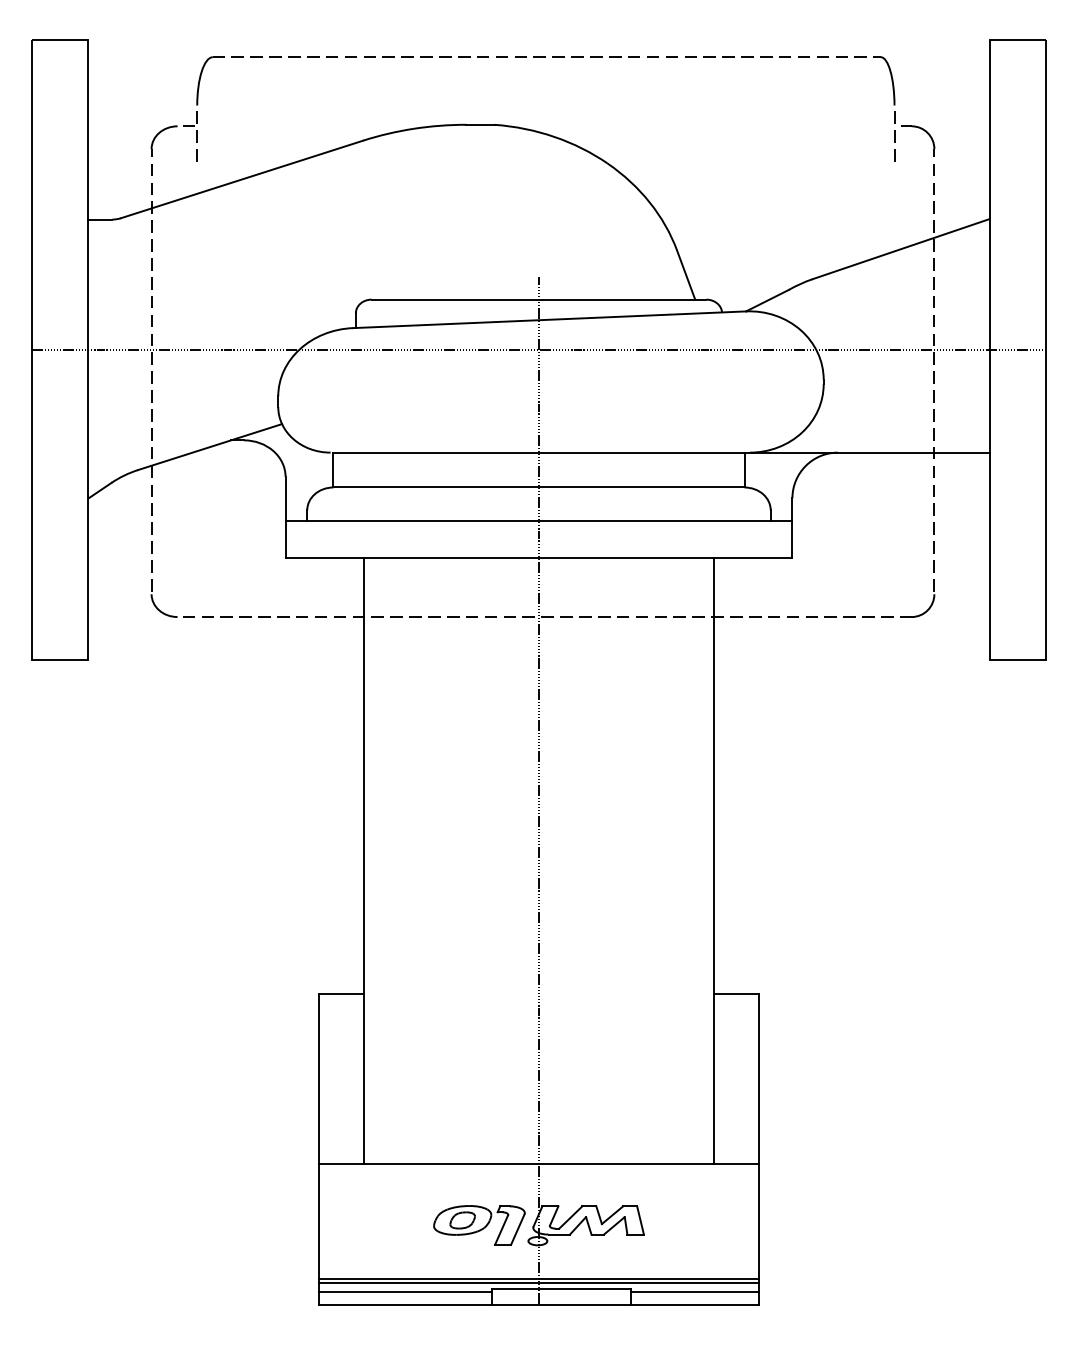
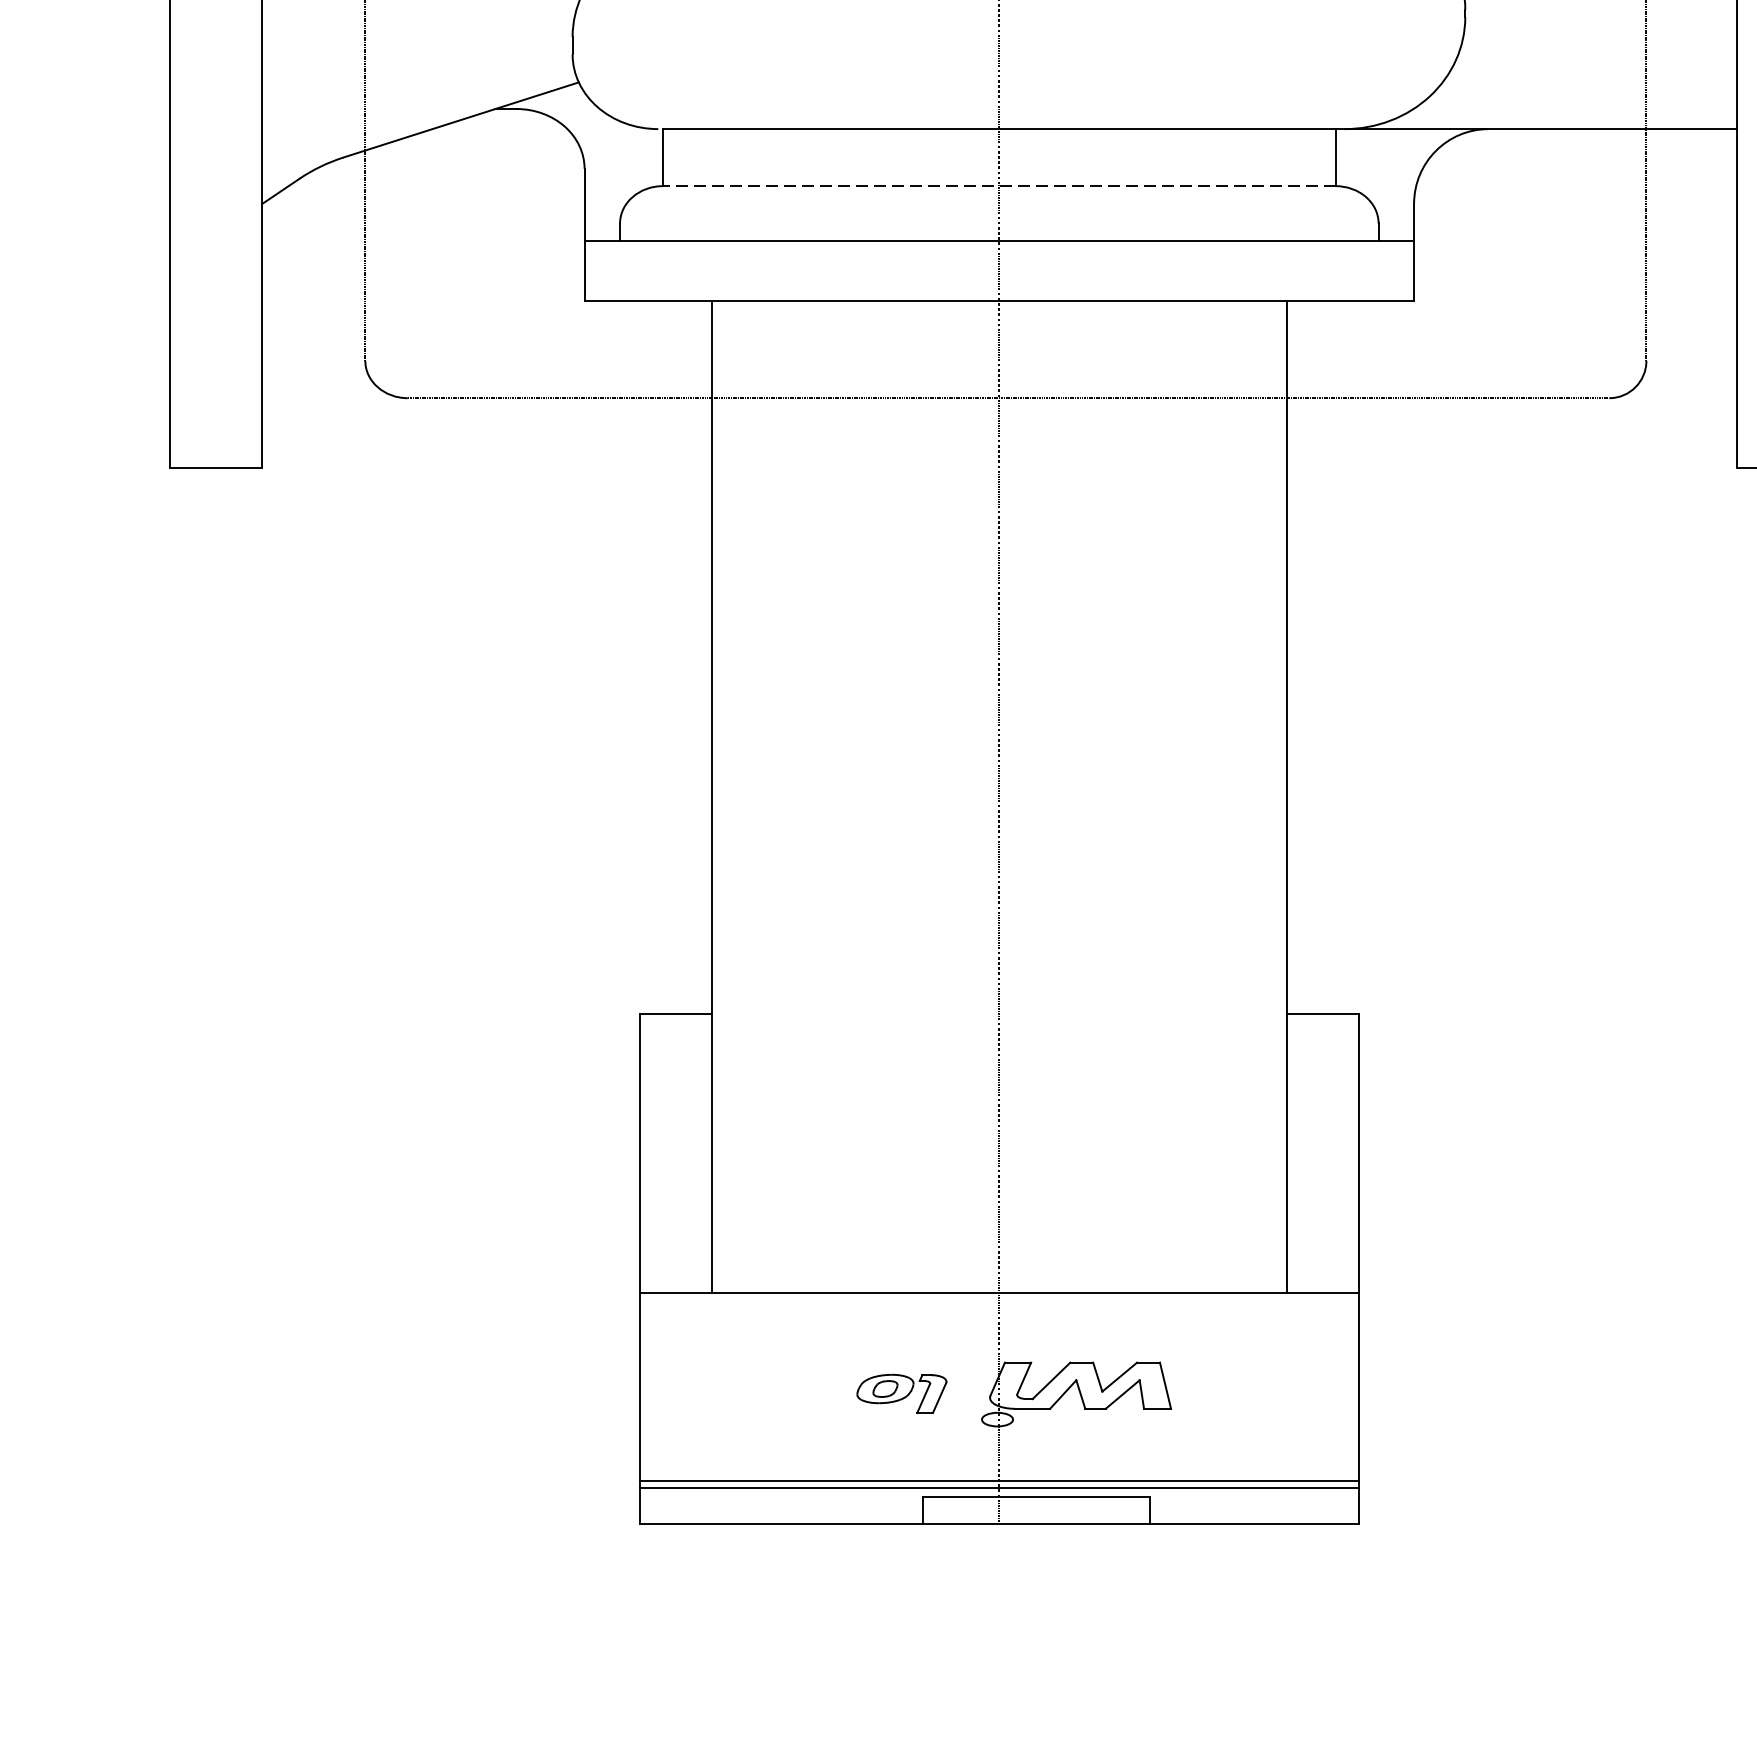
line: (539, 487) -> (1000, 186), solid -> dashed
part: (479, 1225) -> (901, 1393), size x0.6
line: (405, 1292) -> (780, 1503), removed
line: (694, 1292) -> (1253, 1503), removed

